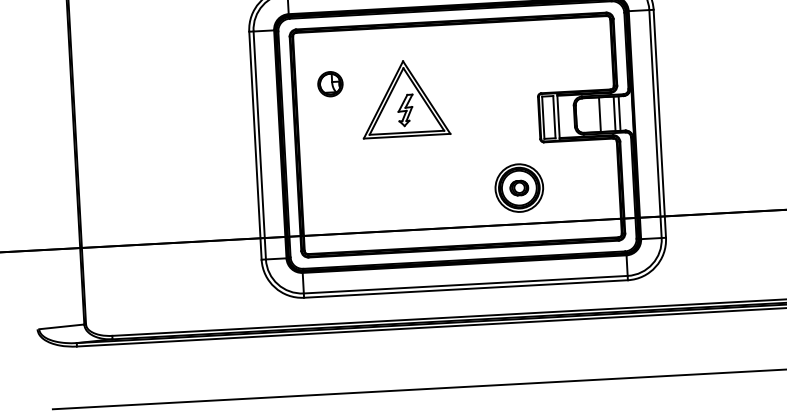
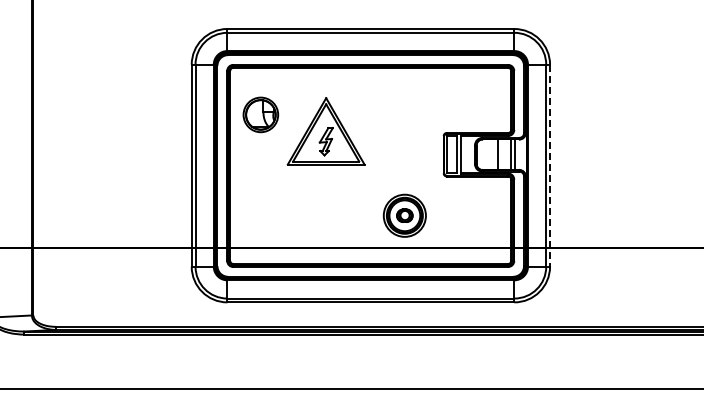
part: (329, 83) -> (260, 114), size x1.6
line: (660, 124) -> (550, 166), solid -> dashed
part: (518, 187) -> (404, 215), moved

